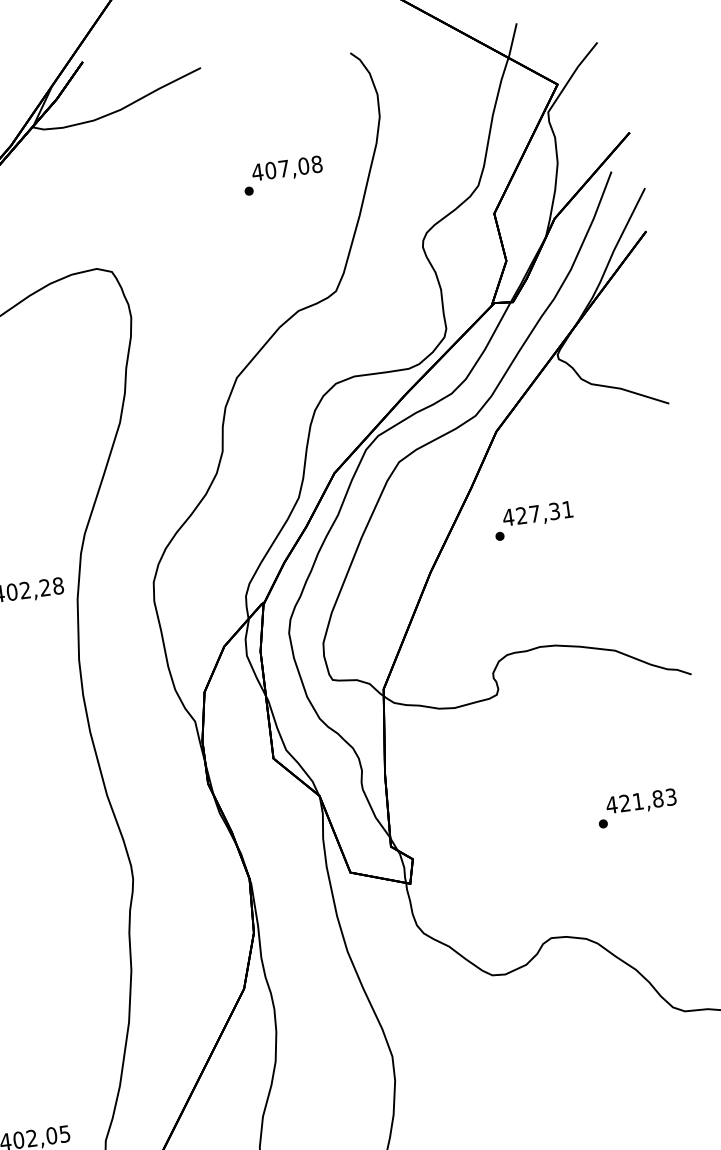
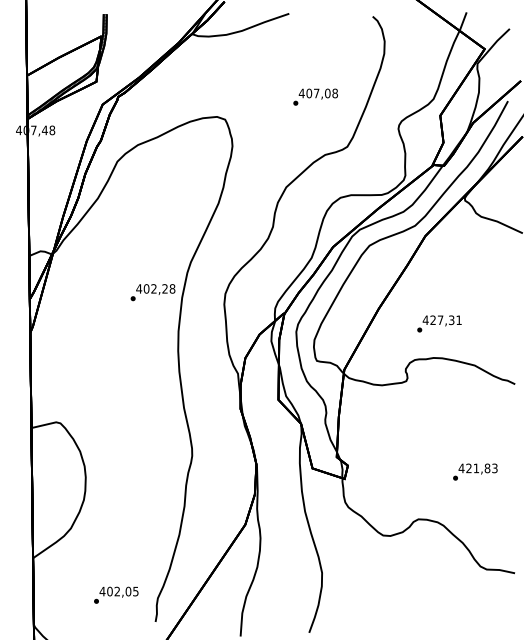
text: (282, 174) -> (315, 96), moved
text: (533, 520) -> (439, 323), moved
text: (637, 807) -> (475, 471), moved

